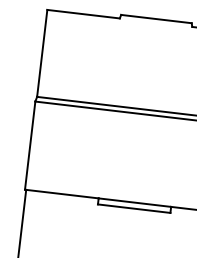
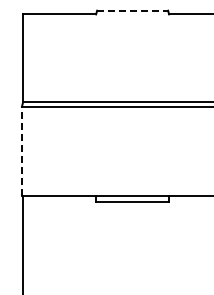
line: (156, 18) -> (132, 10), solid -> dashed
line: (29, 144) -> (21, 150), solid -> dashed

